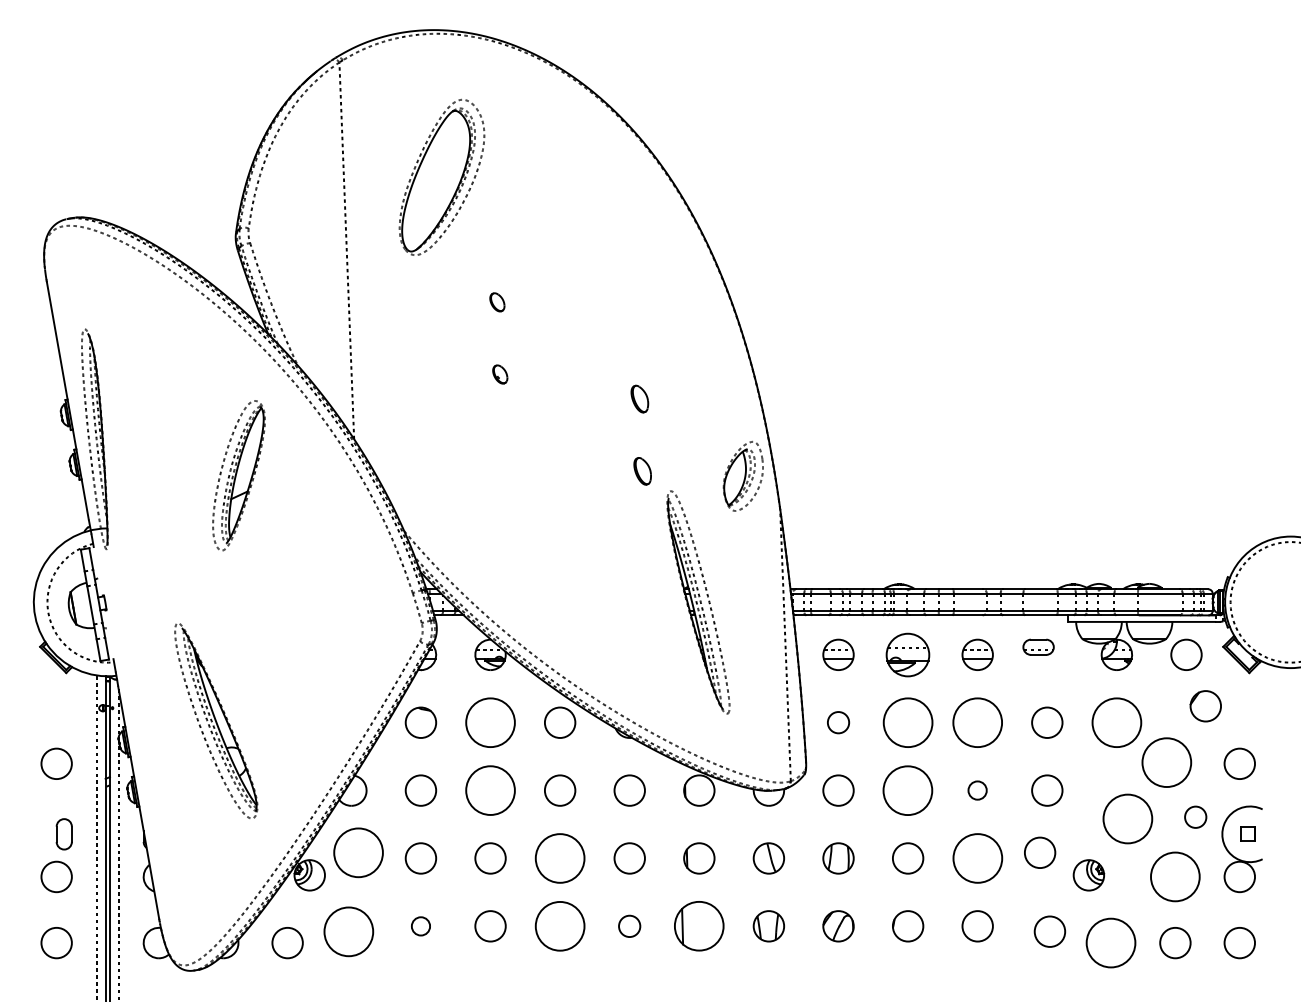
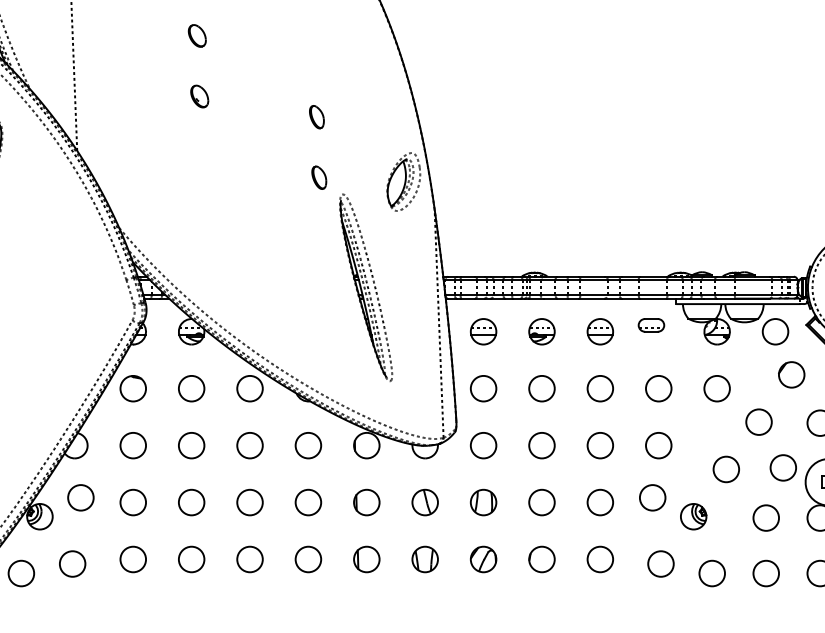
part: (497, 302) -> (197, 36), size x1.43
part: (500, 374) -> (199, 96), size x1.43
part: (908, 654) -> (542, 331), size x0.71
circle: (490, 722) -> (191, 388), size x0.62
circle: (838, 722) -> (483, 388), size x1.43
circle: (907, 722) -> (541, 388), size x0.62
circle: (977, 722) -> (600, 388), size x0.62
circle: (1116, 722) -> (716, 388), size x0.62
circle: (1166, 762) -> (758, 422), size x0.62
circle: (490, 790) -> (191, 445), size x0.62
circle: (908, 790) -> (542, 445), size x0.62
circle: (977, 790) -> (600, 445), size x1.67
circle: (1195, 817) -> (783, 468), size x1.43
circle: (1127, 818) -> (726, 469), size x0.62
circle: (358, 852) -> (80, 497), size x0.62
circle: (559, 858) -> (249, 502), size x0.62
circle: (977, 858) -> (600, 502), size x0.62
circle: (1175, 876) -> (766, 517), size x0.62
circle: (420, 926) -> (132, 559), size x1.67
circle: (559, 926) -> (249, 559), size x0.62
circle: (629, 926) -> (308, 559), size x1.43
part: (699, 926) -> (366, 559), size x0.62
circle: (348, 931) -> (72, 563), size x0.62
circle: (1110, 942) -> (711, 573), size x0.62

